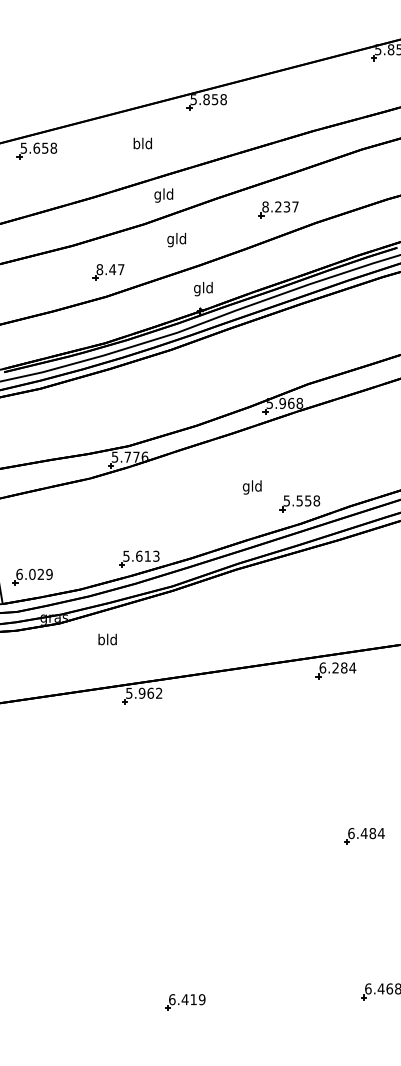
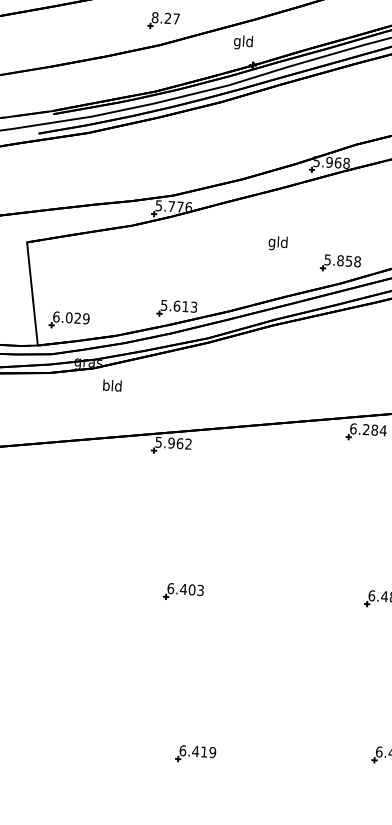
text: (112, 269) -> (167, 18), 8.47 -> 8.27
text: (203, 289) -> (243, 42), moved
text: (251, 487) -> (277, 243), moved
text: (299, 500) -> (340, 260), 5.558 -> 5.858
text: (107, 639) -> (112, 385), moved
part: (163, 841) -> (183, 592), added

